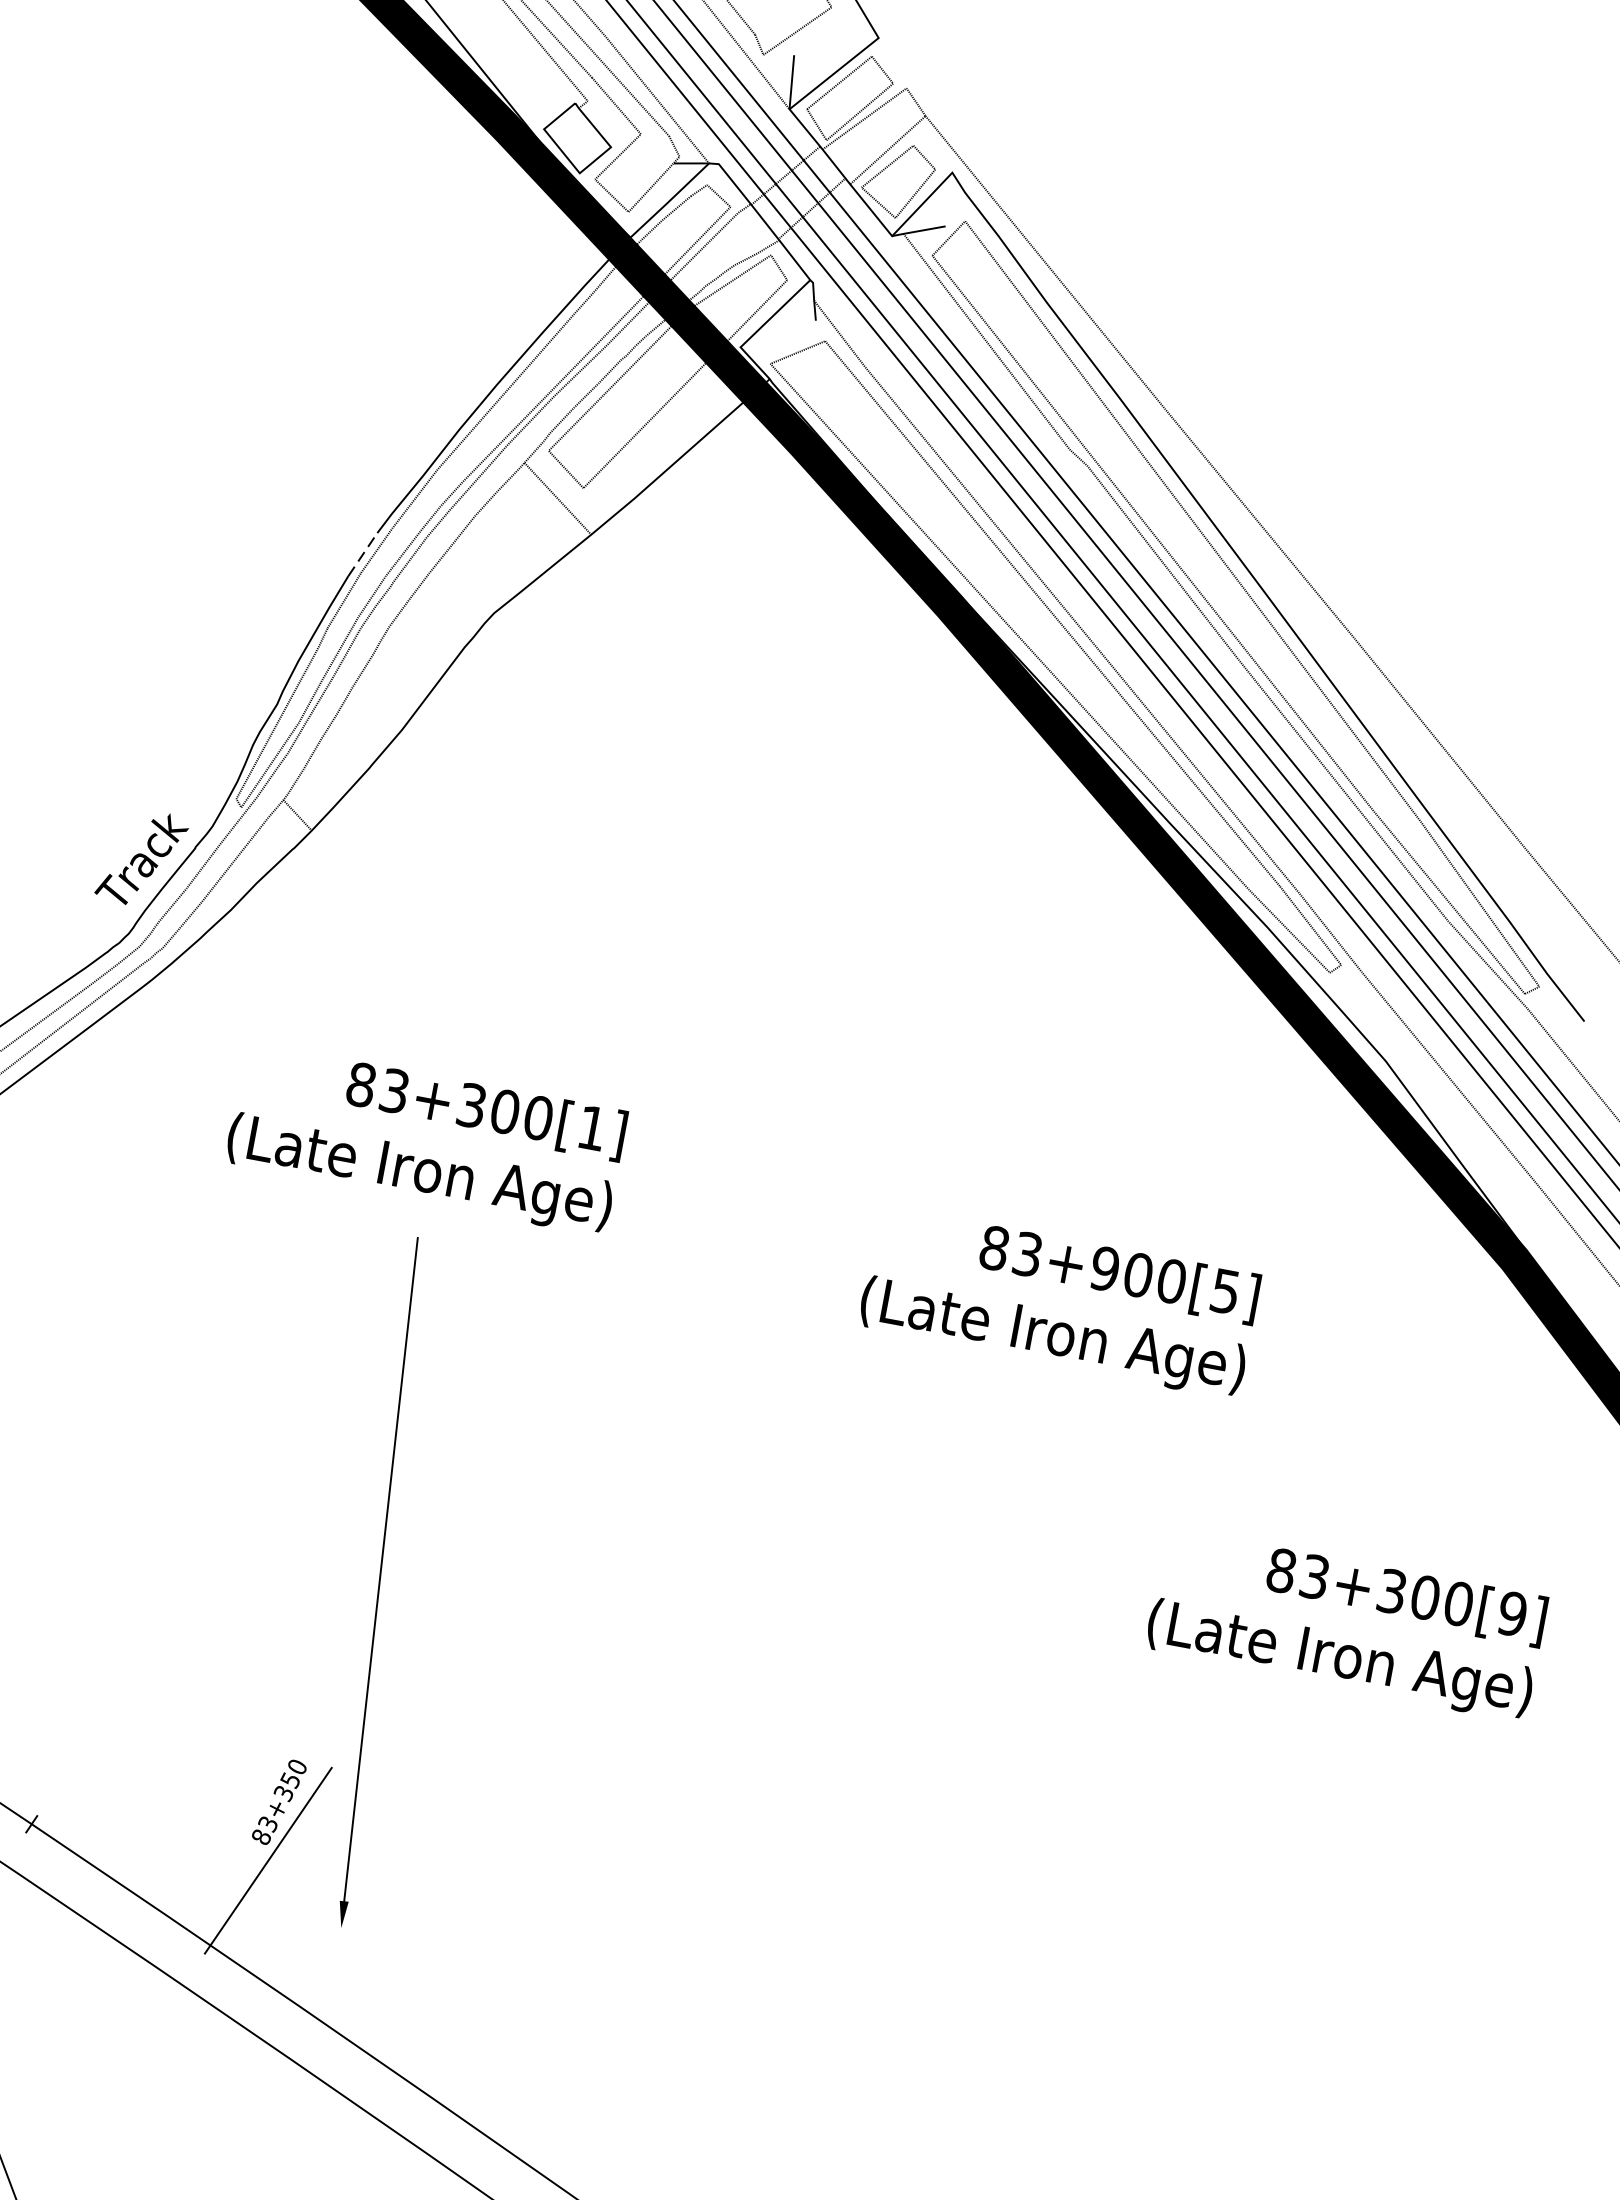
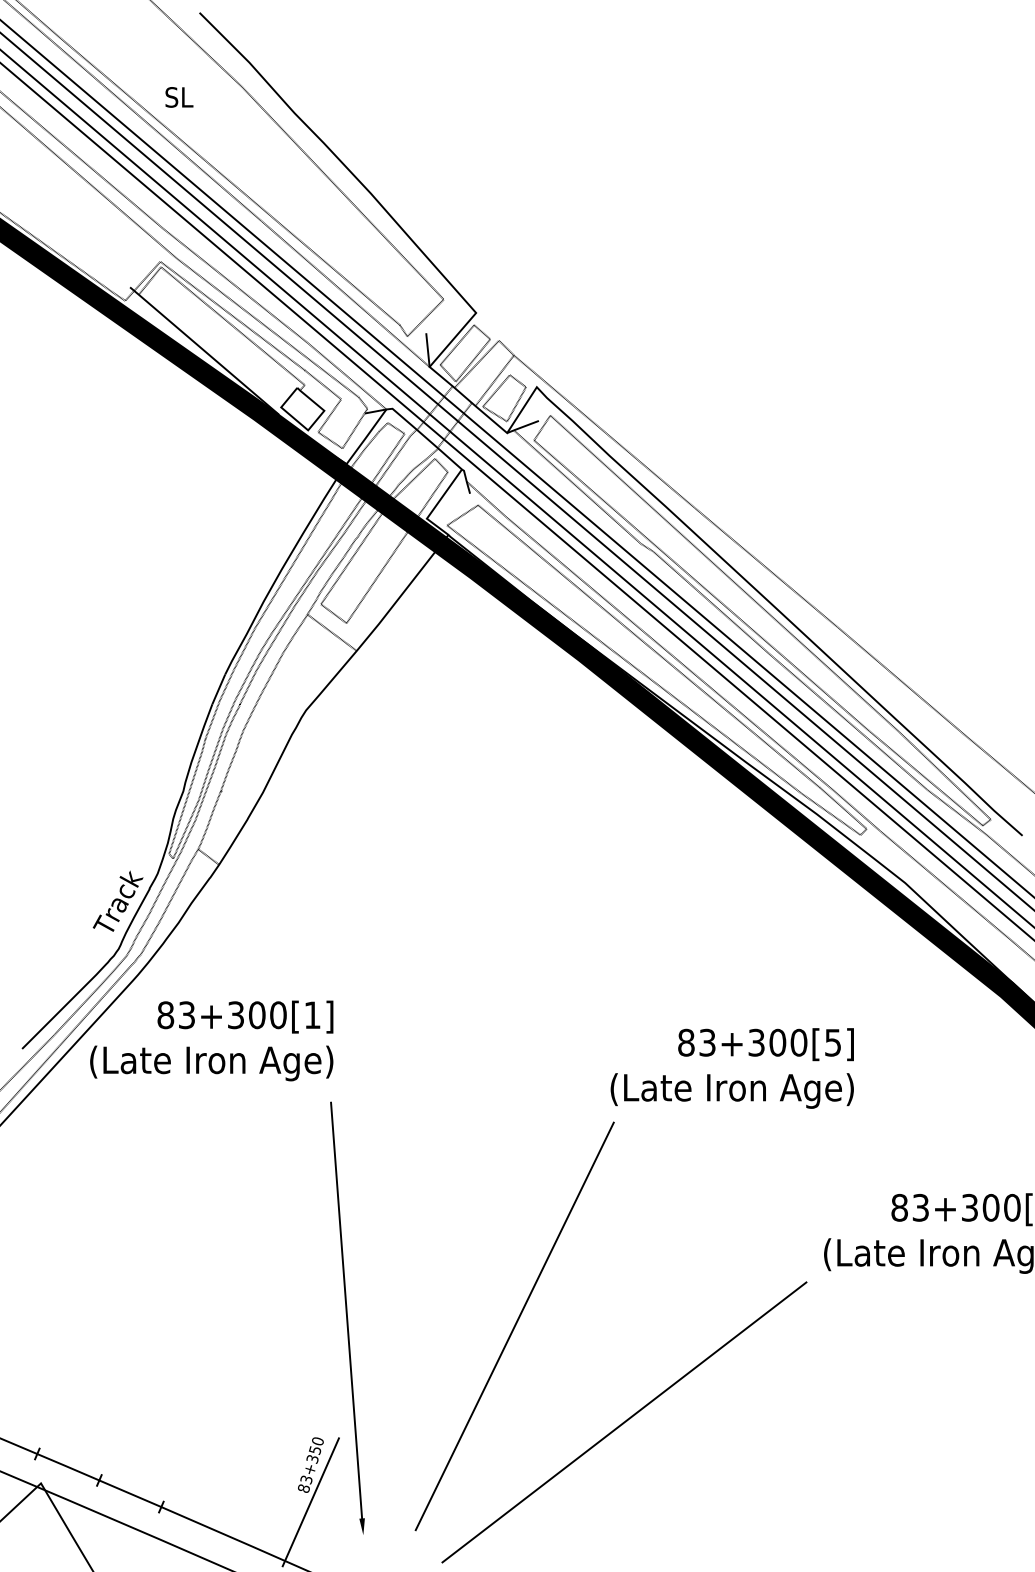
line: (364, 553) -> (219, 688), dashed -> solid
text: (425, 1138) -> (211, 1040), moved
text: (1104, 1268) -> (756, 1042), 83+900[5] -> 83+300[5]
line: (640, 1644) -> (514, 1326), added
line: (785, 1827) -> (624, 1422), added

